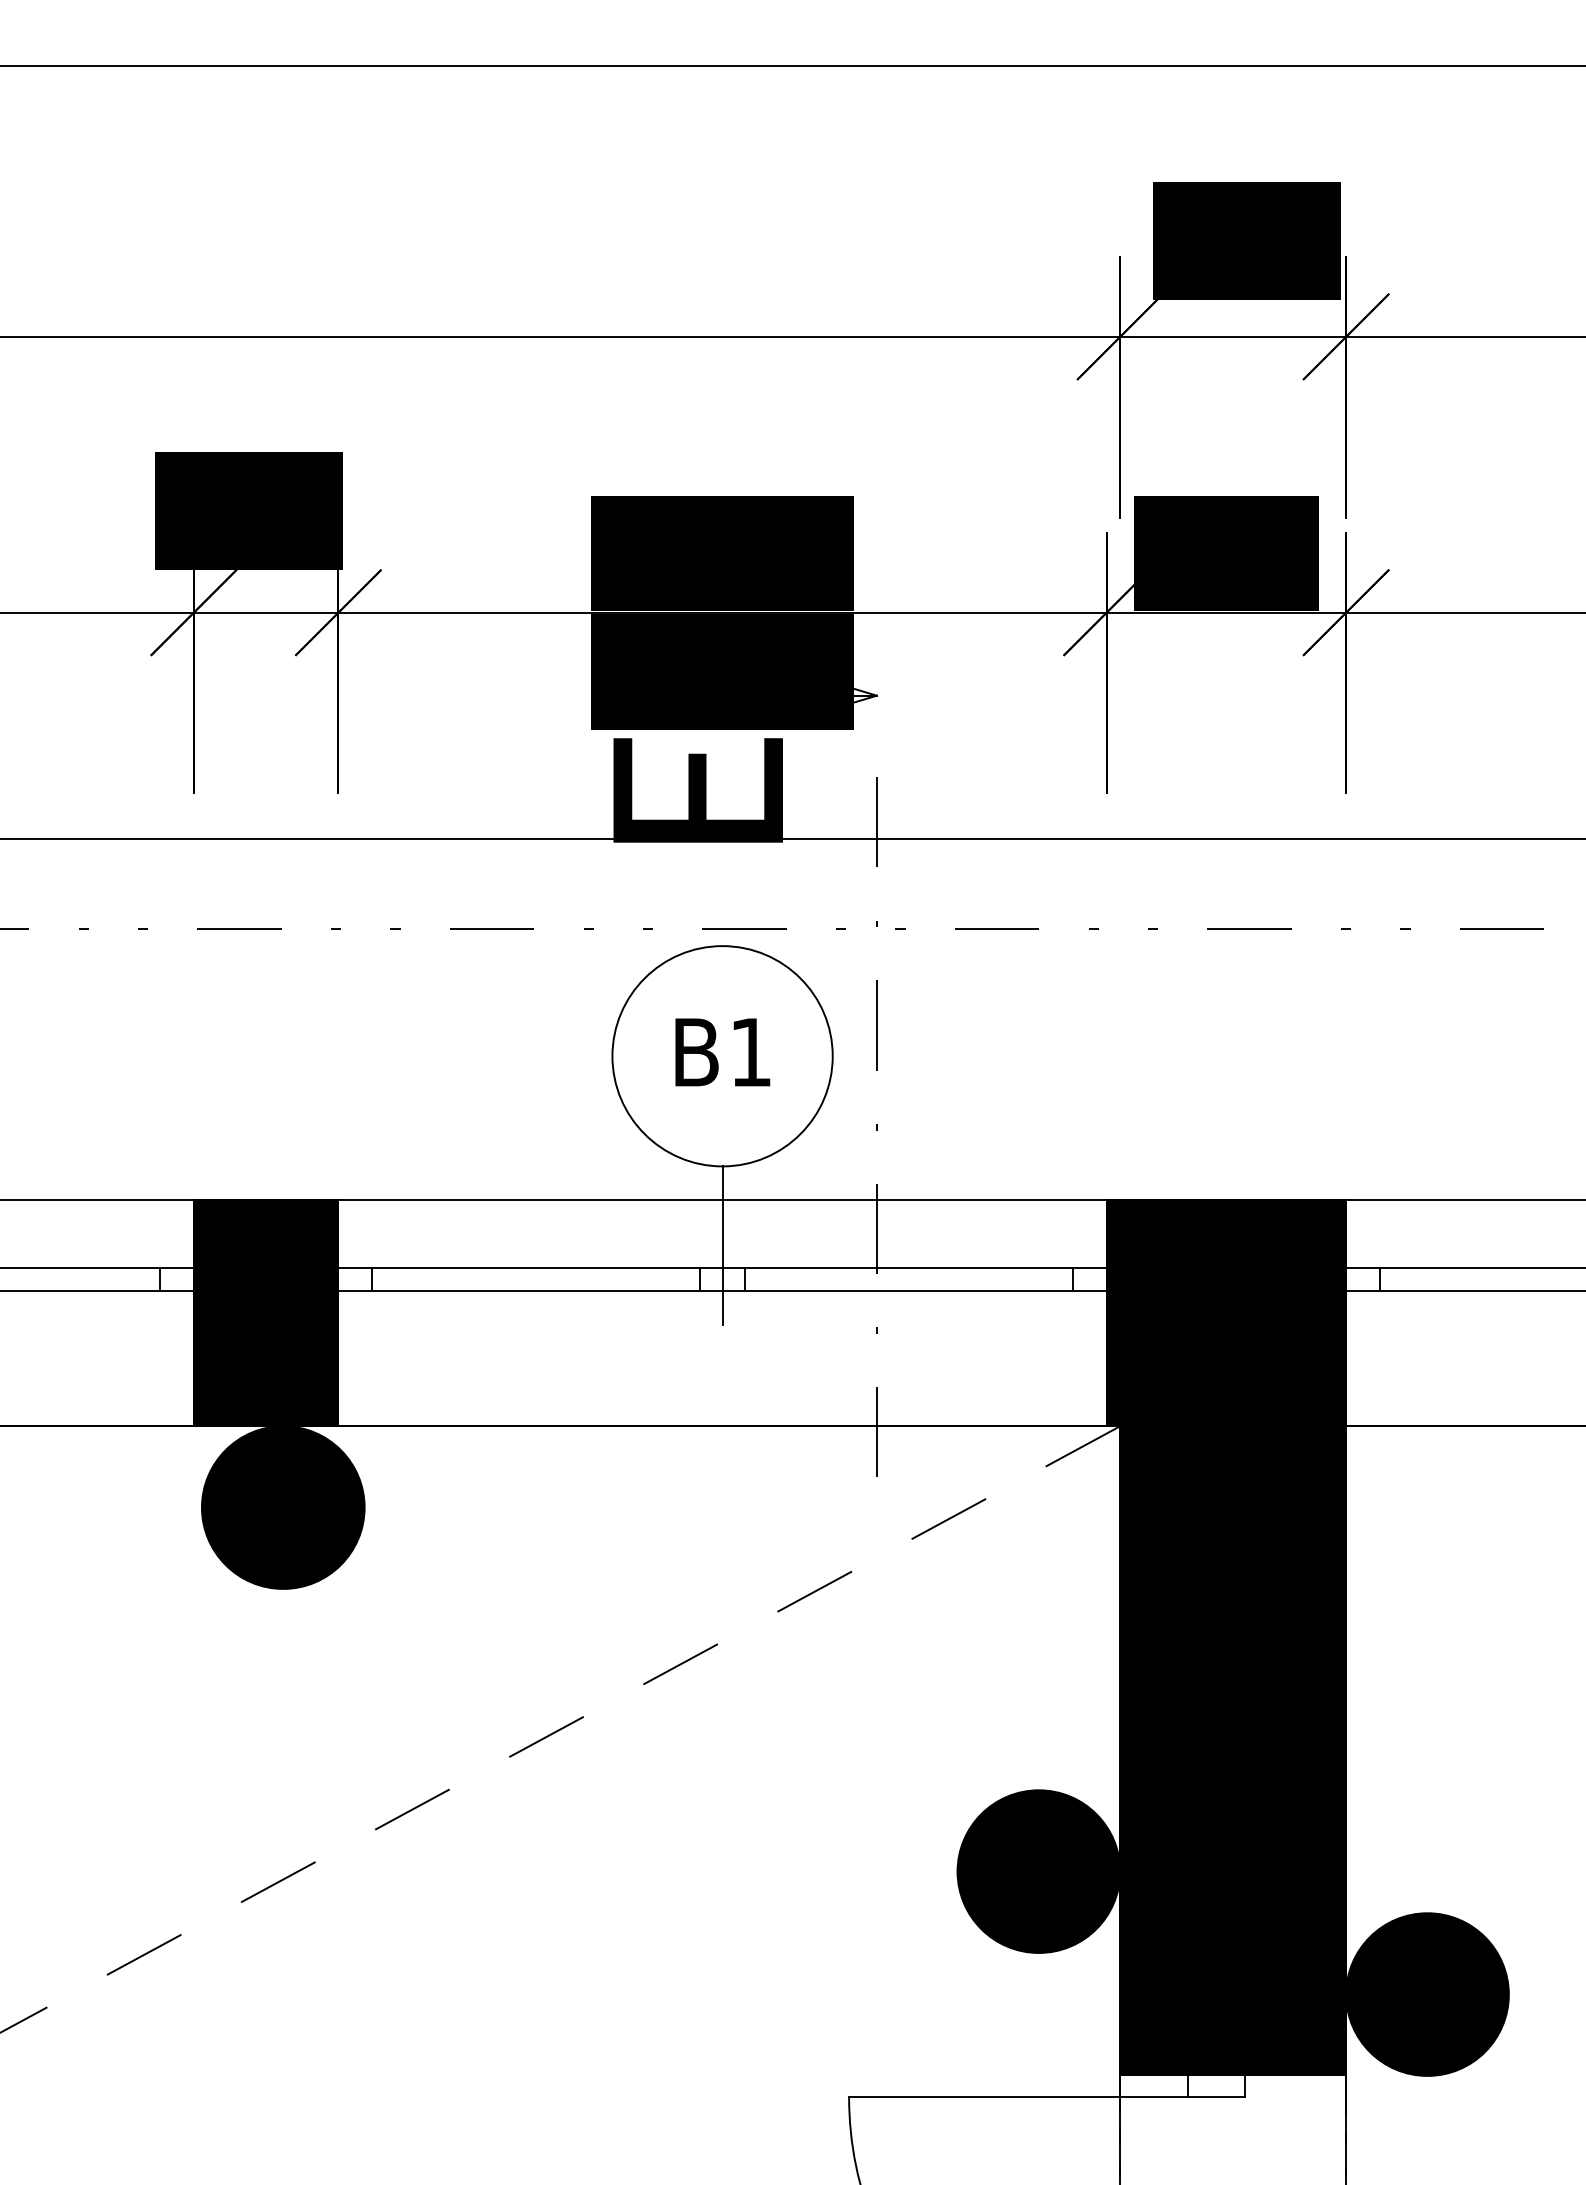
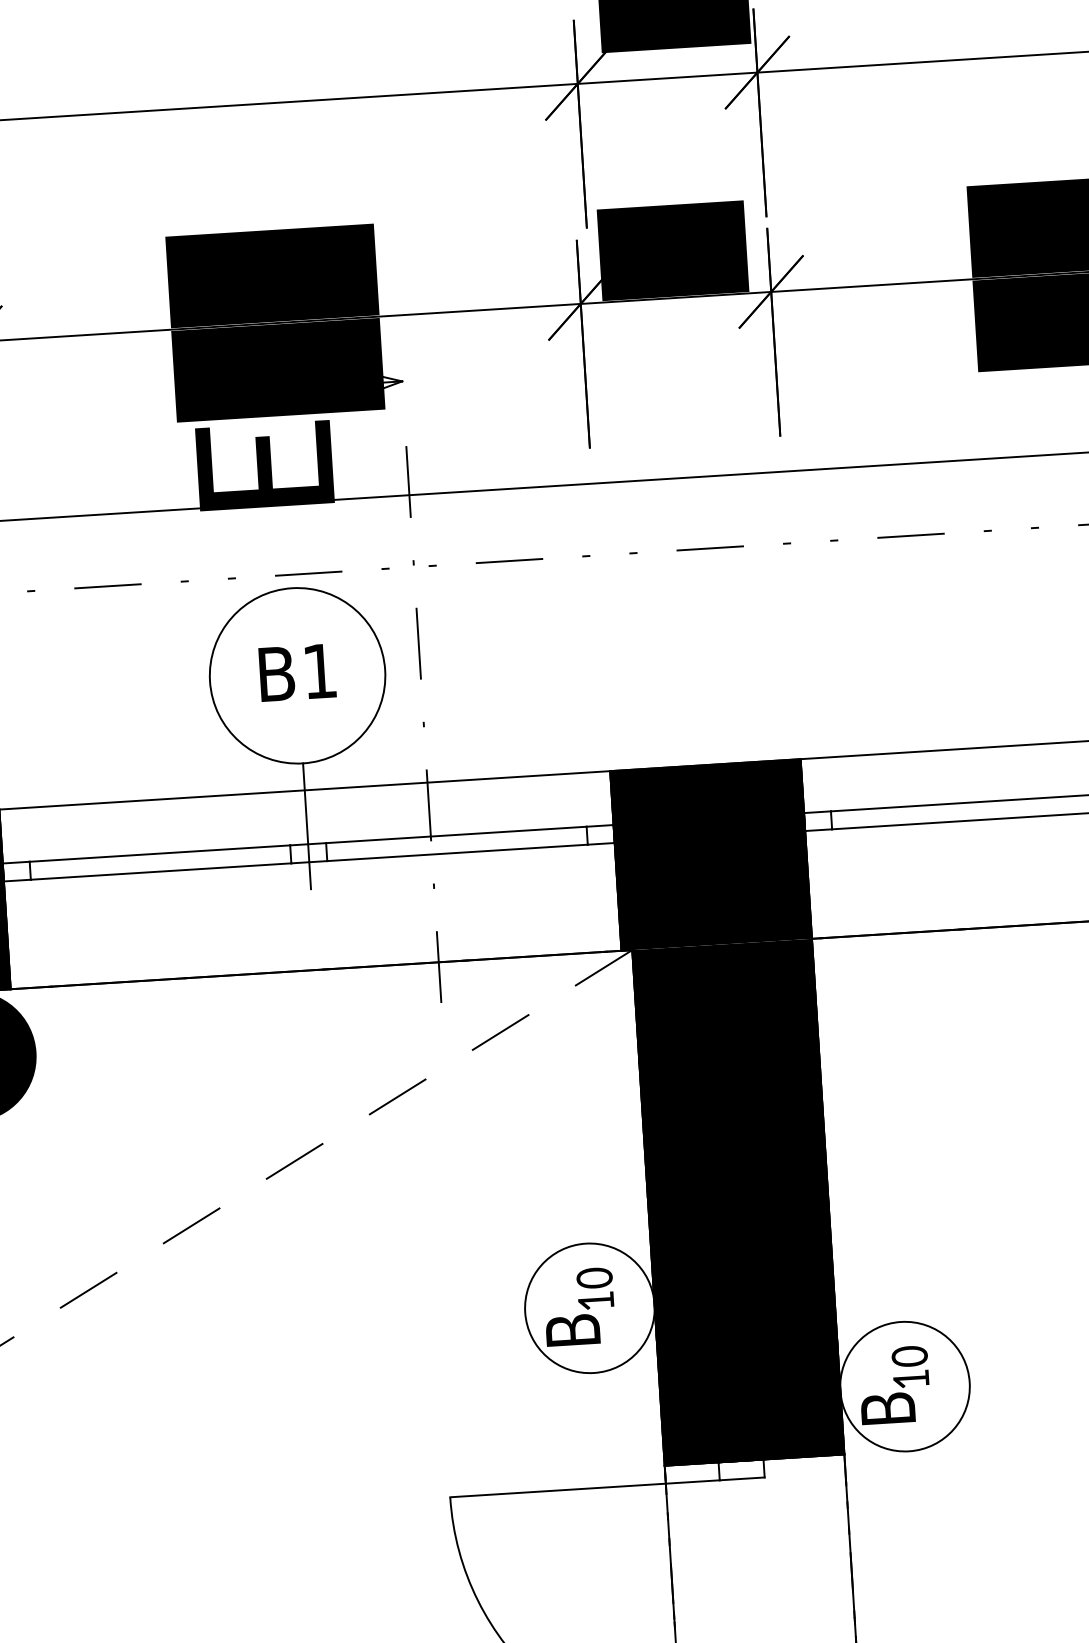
fill: (1038, 1871) -> (589, 1308), removed
fill: (1427, 1994) -> (905, 1386), removed

